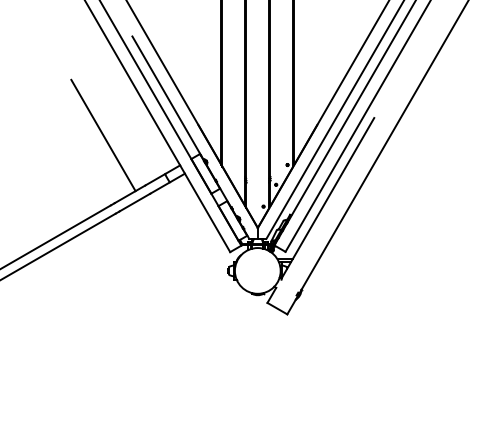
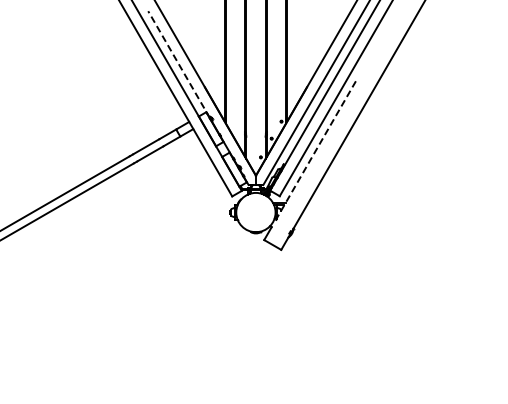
line: (168, 98) -> (179, 64), solid -> dashed
line: (102, 135) -> (122, 96), removed
line: (328, 198) -> (316, 150), solid -> dashed

